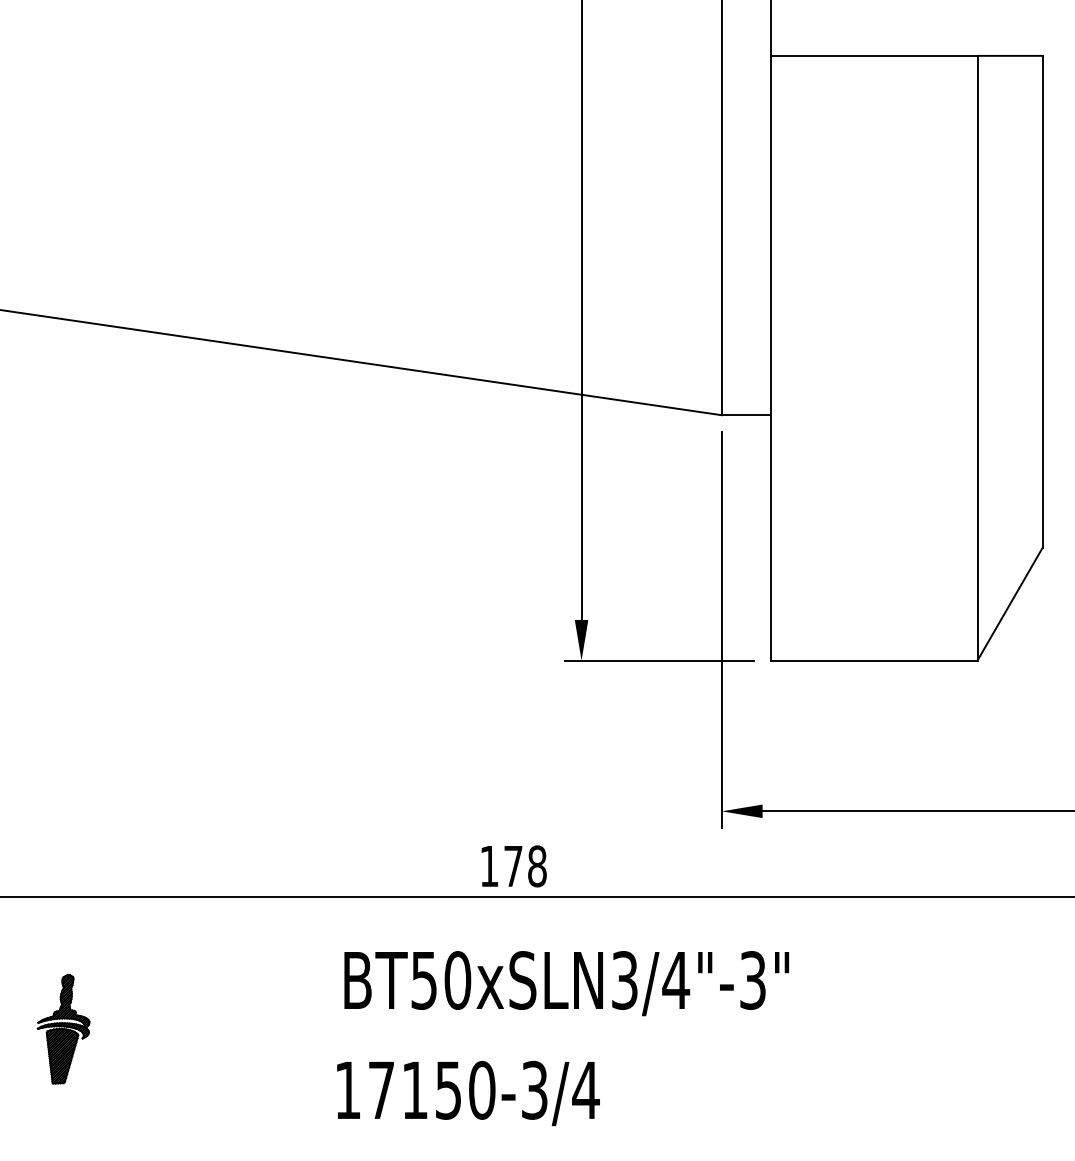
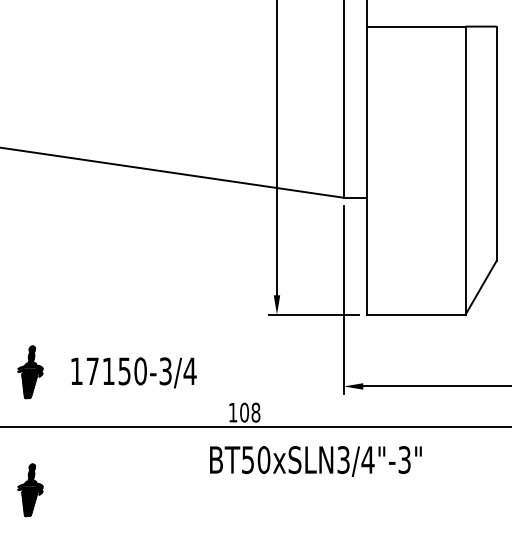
part: (64, 782) -> (30, 372), added
text: (513, 866) -> (244, 412), 178 -> 108
text: (565, 983) -> (315, 461), moved
text: (467, 1092) -> (133, 372), moved

